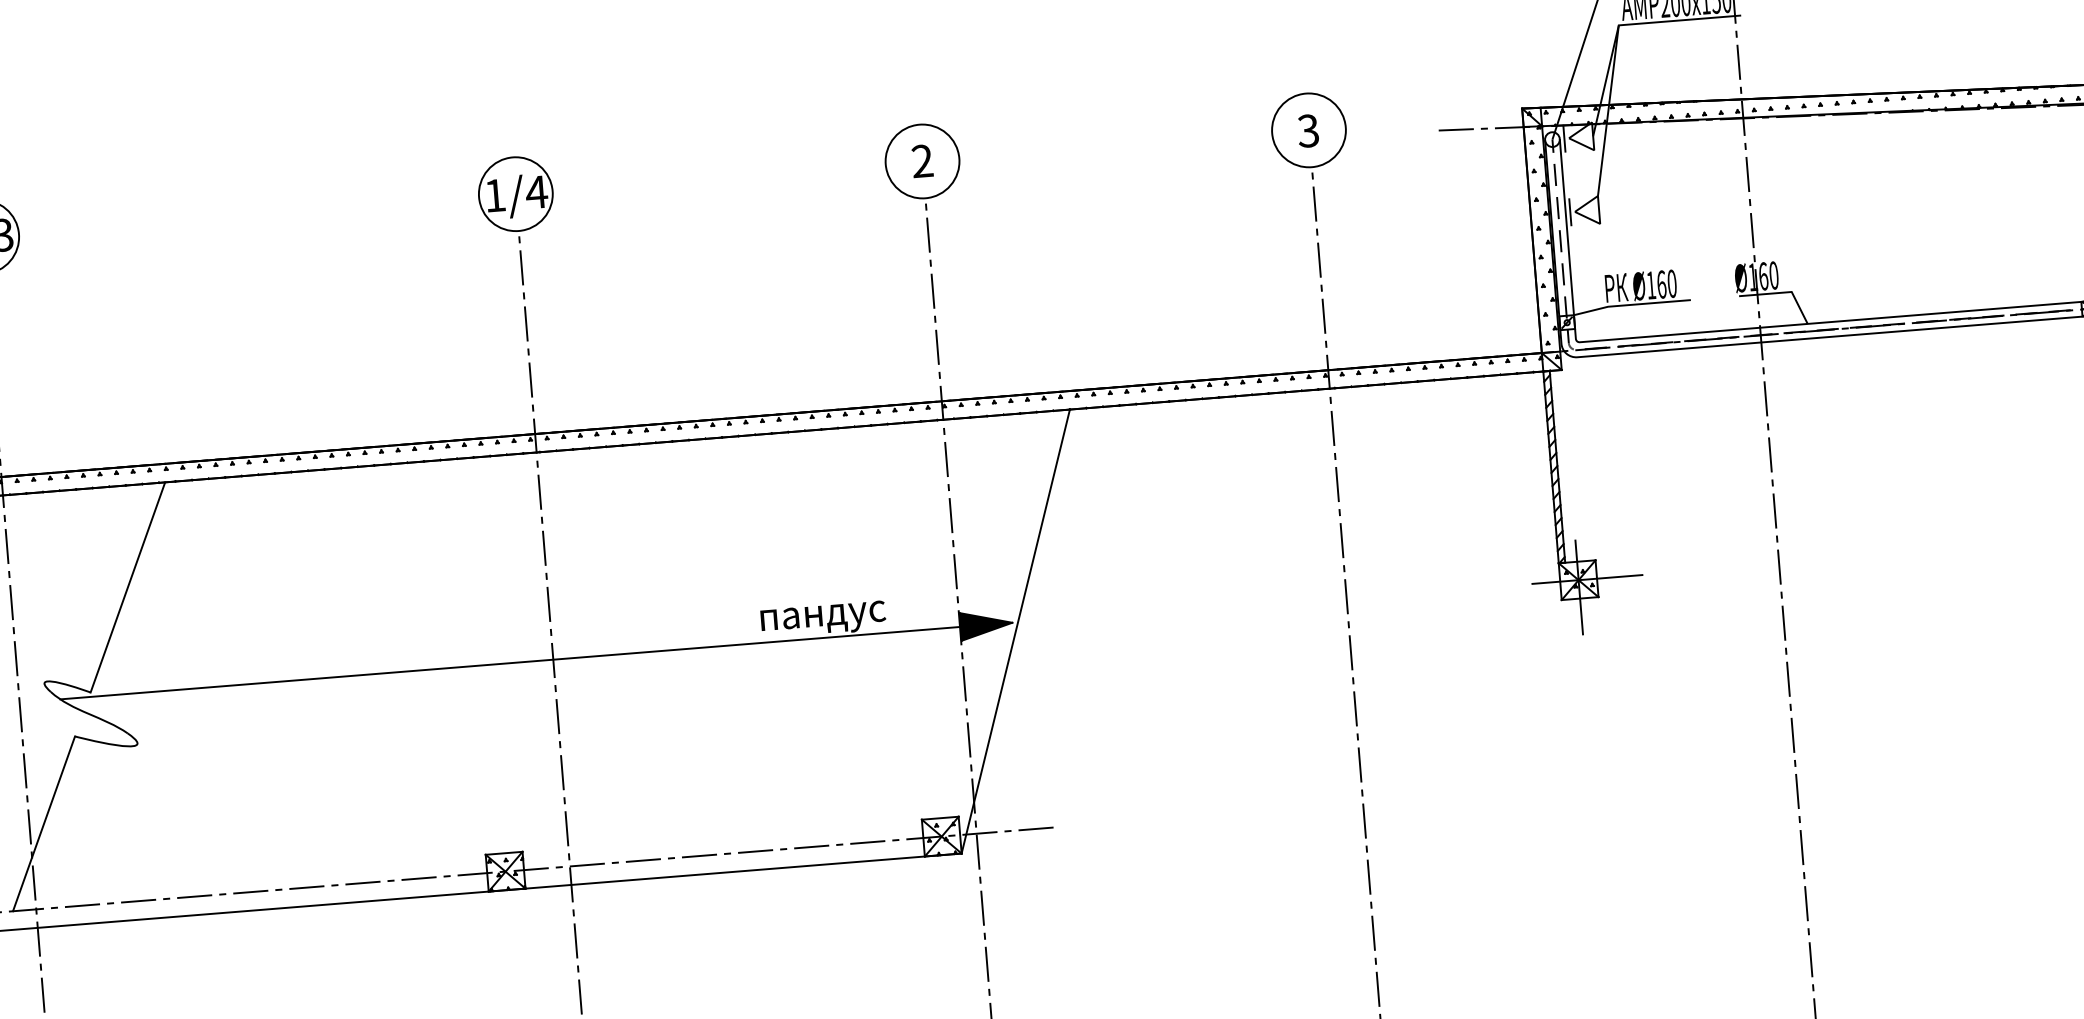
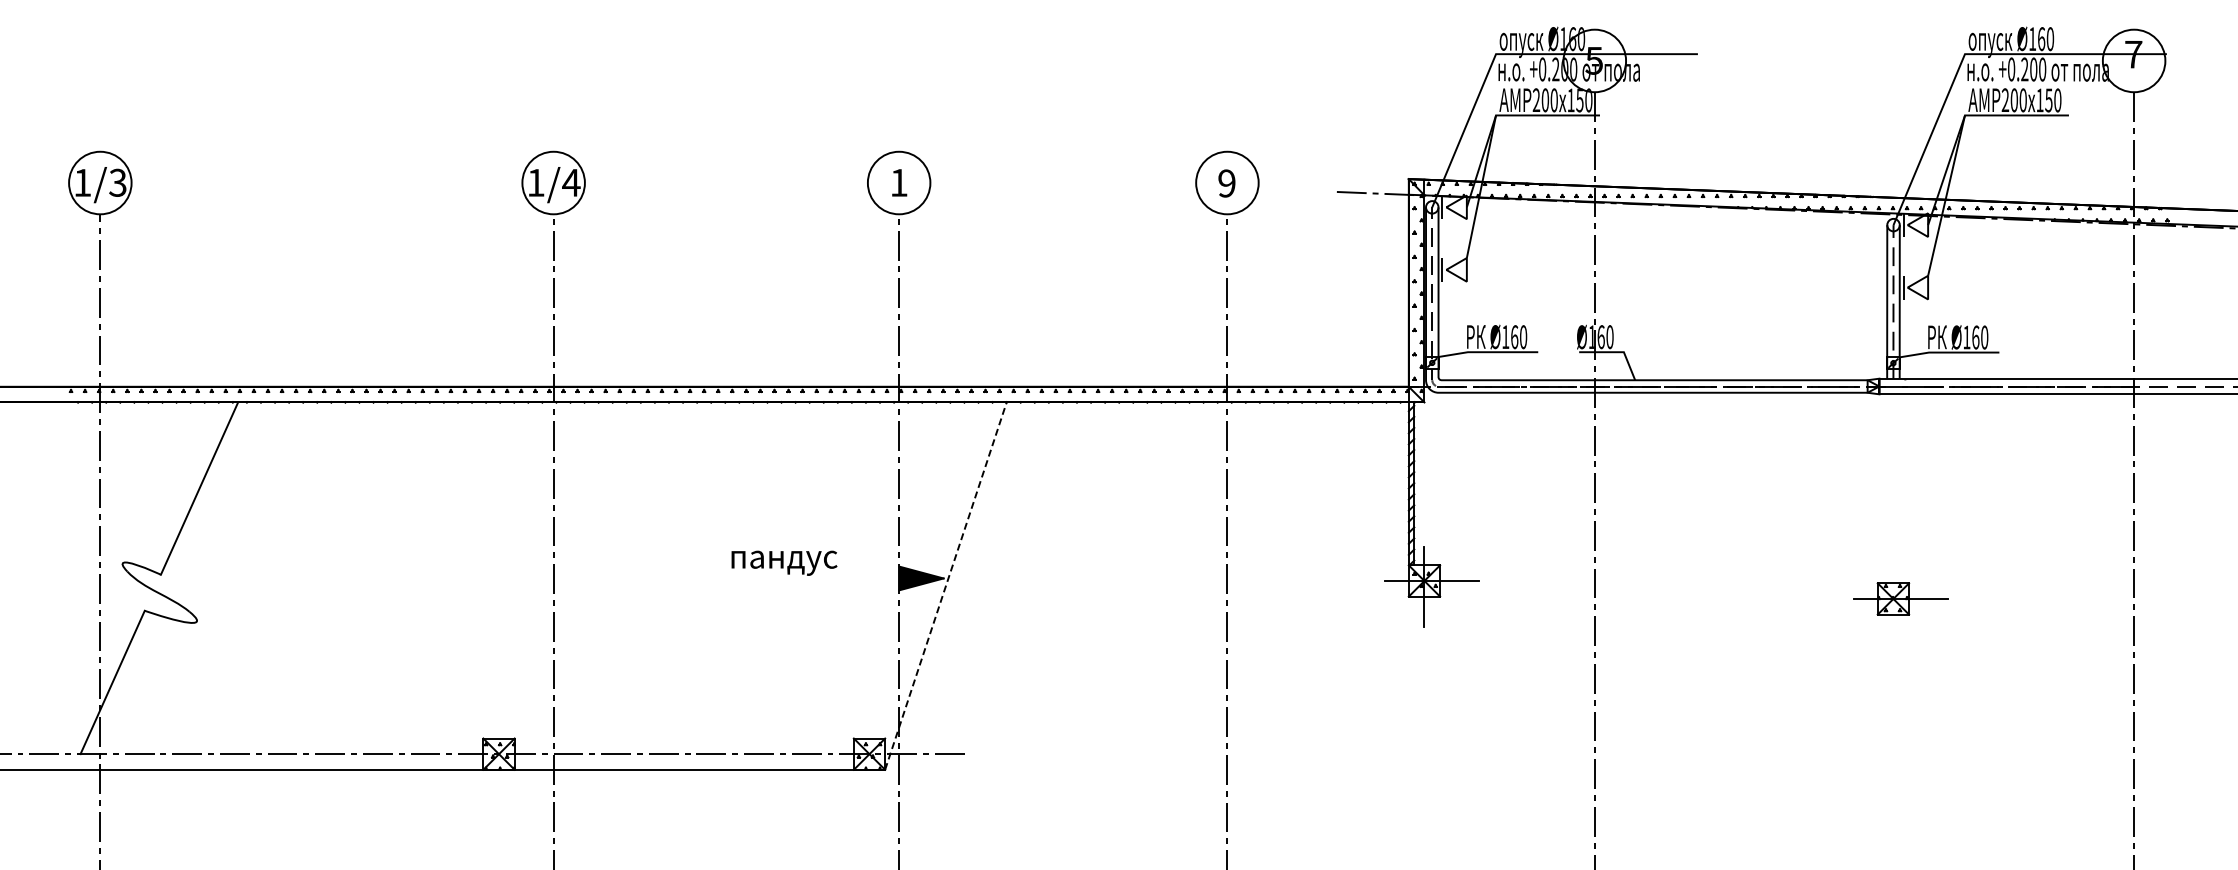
text: (1307, 131) -> (1226, 183), 3 -> 9
text: (921, 160) -> (898, 182), 2 -> 1
line: (1016, 630) -> (946, 585), solid -> dashed
line: (509, 663) -> (516, 578), removed

